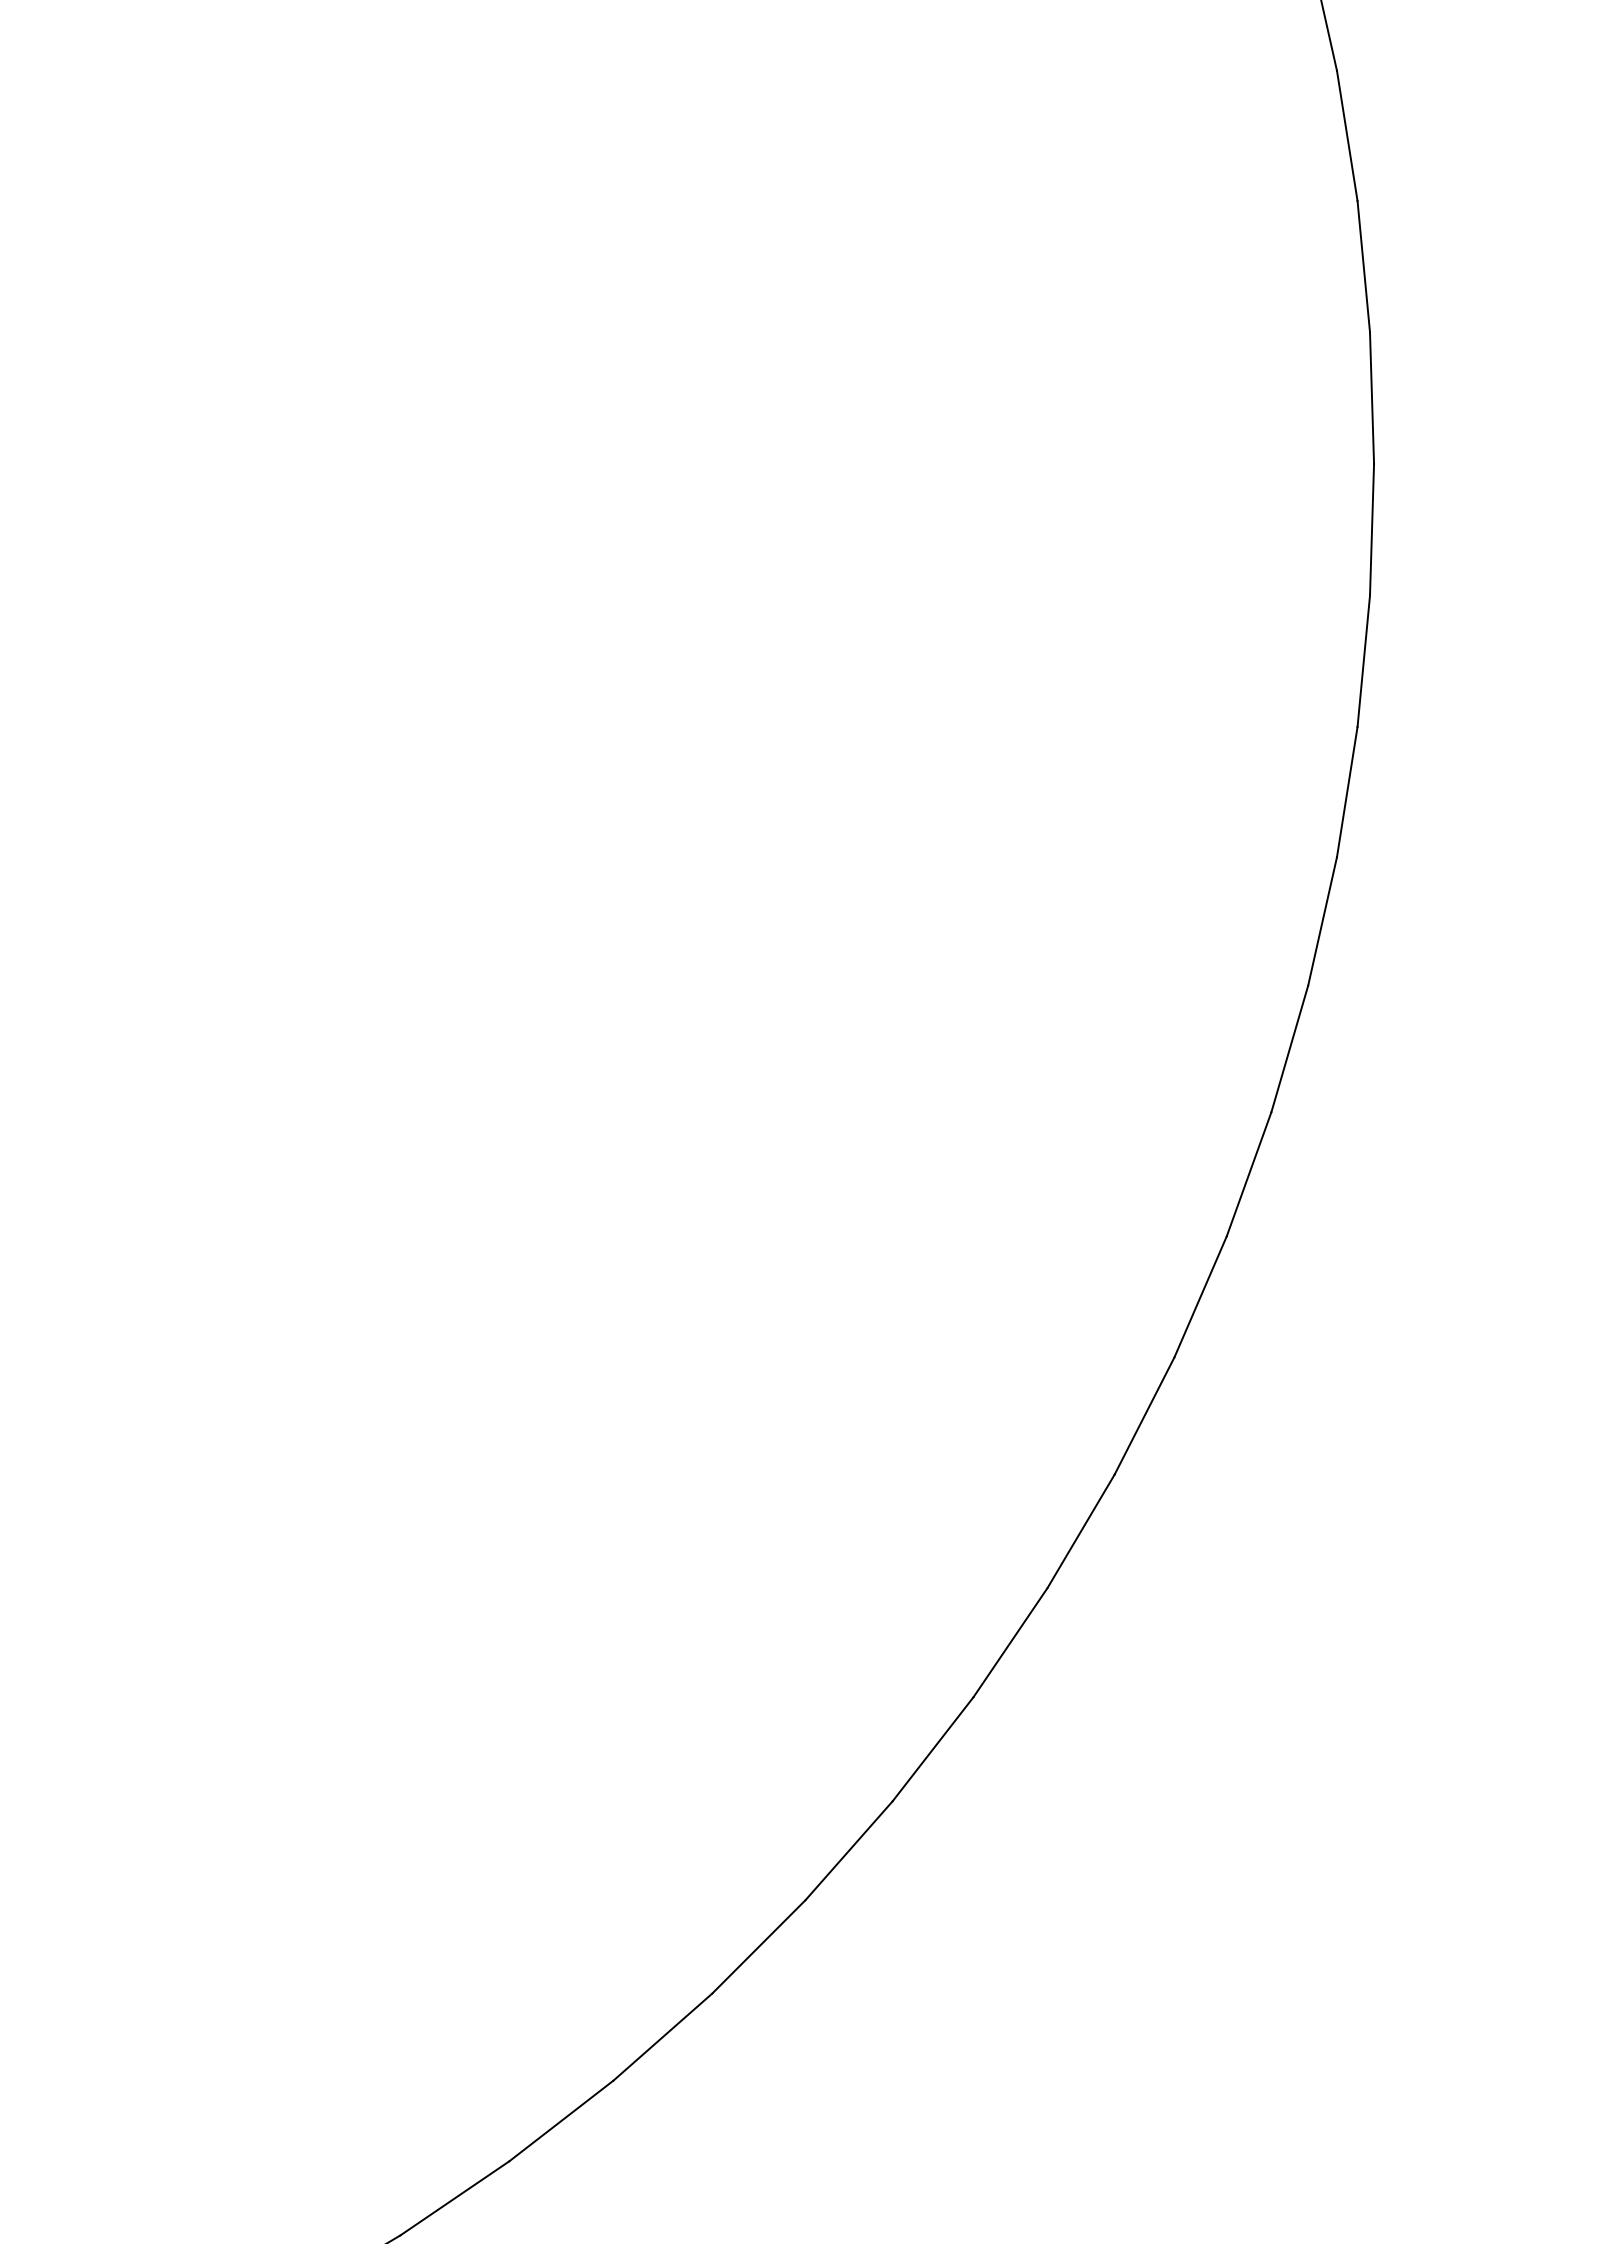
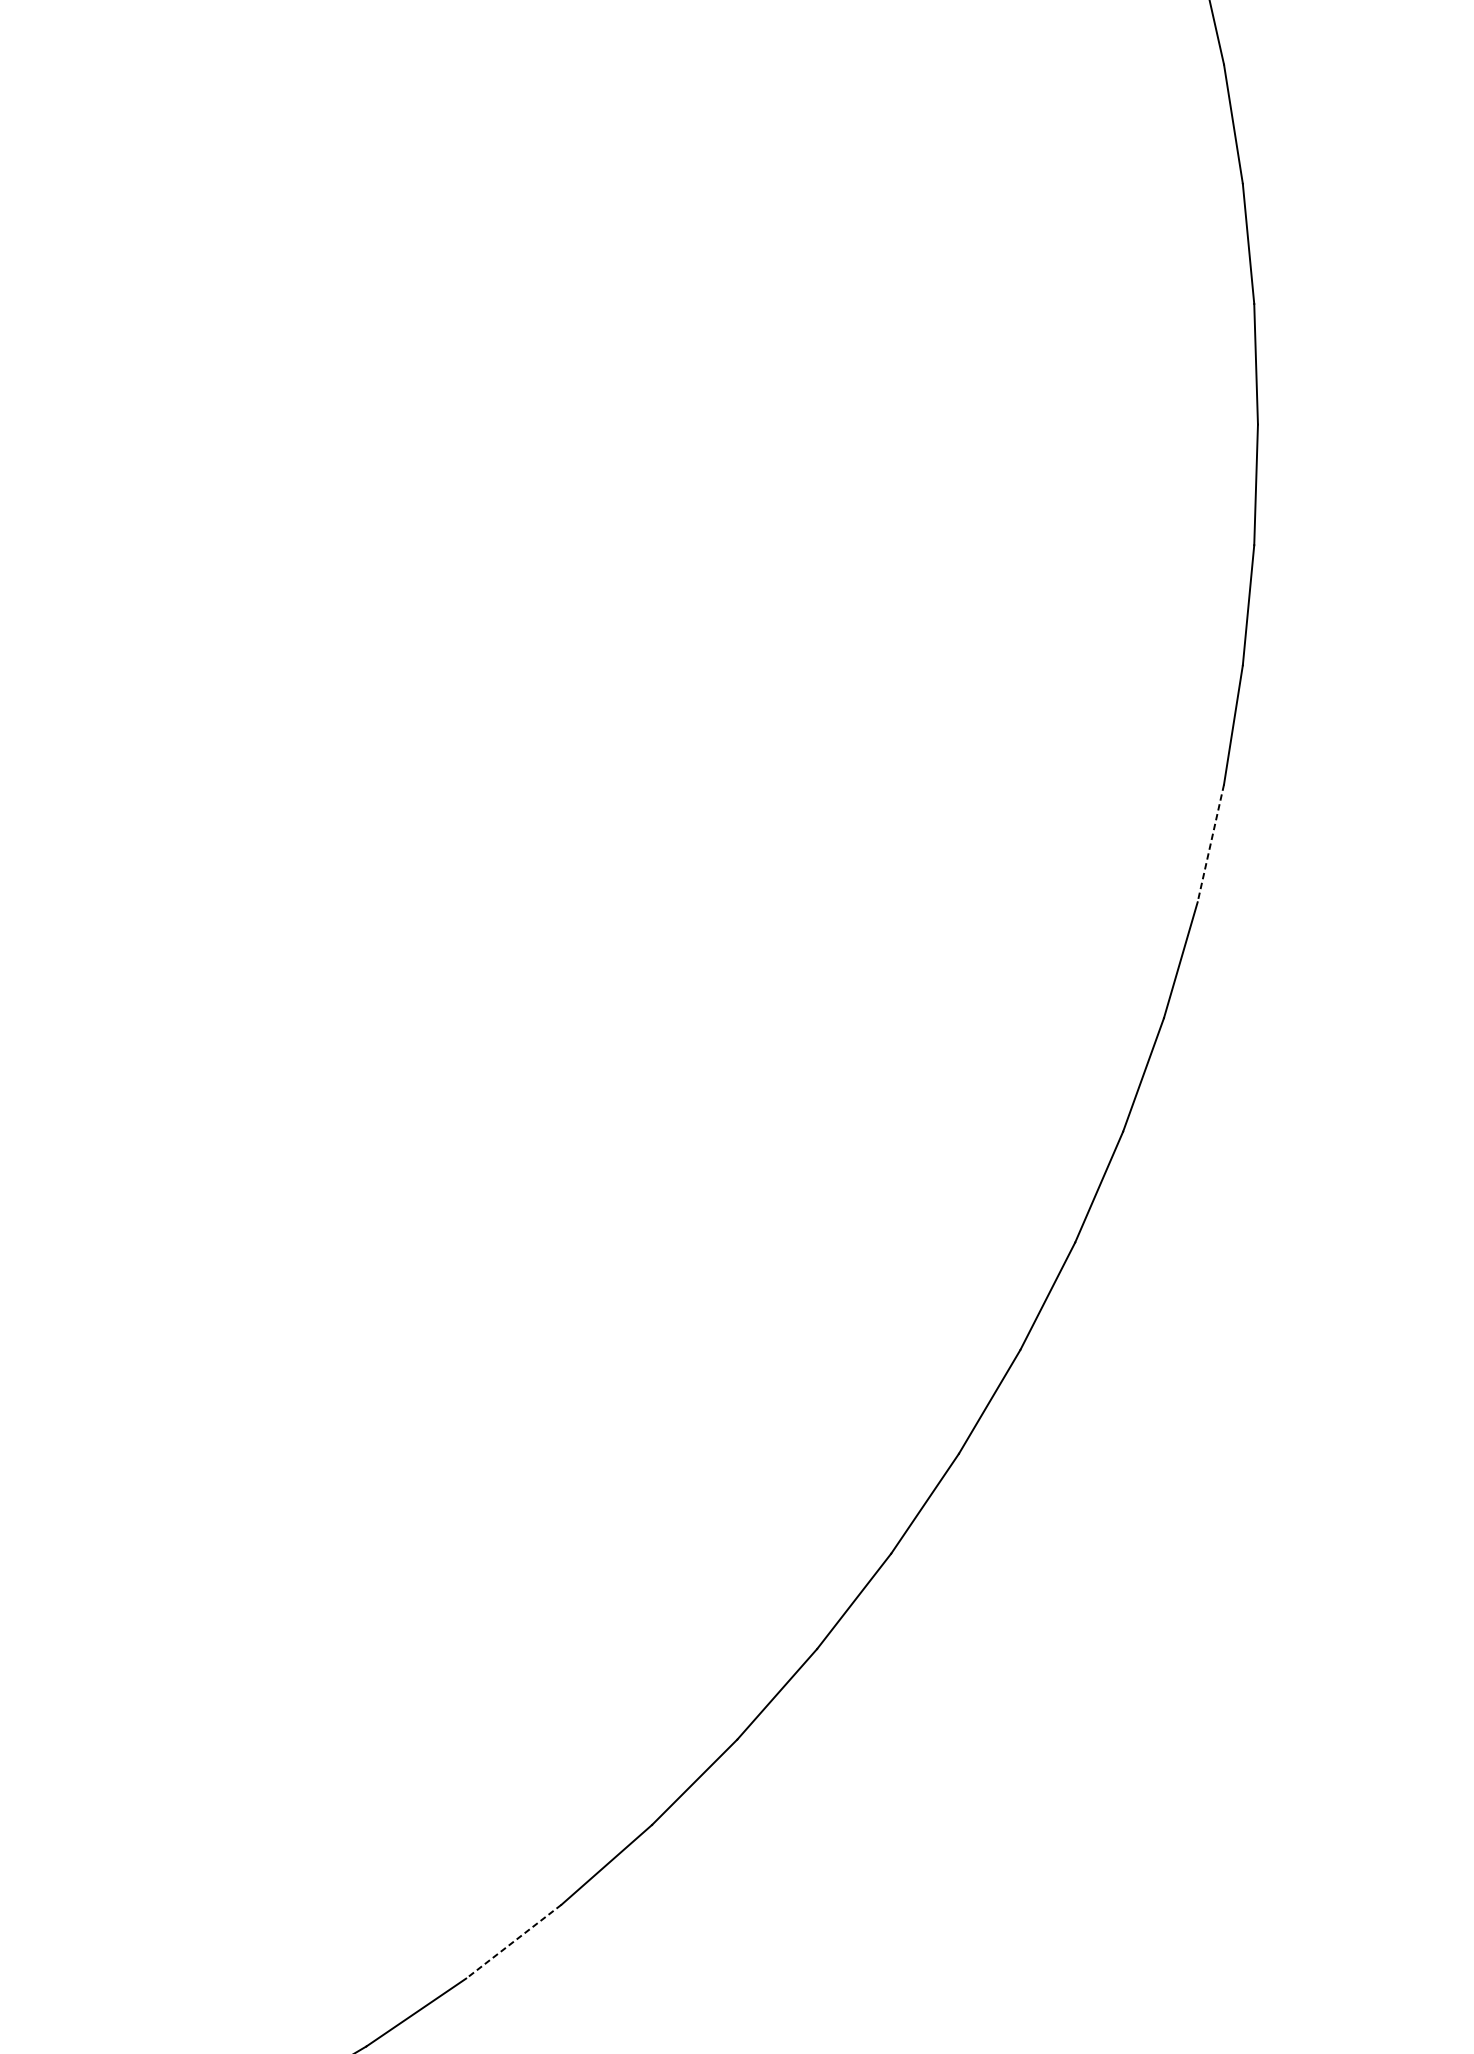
line: (1322, 921) -> (1210, 843), solid -> dashed
line: (561, 2121) -> (514, 1942), solid -> dashed

